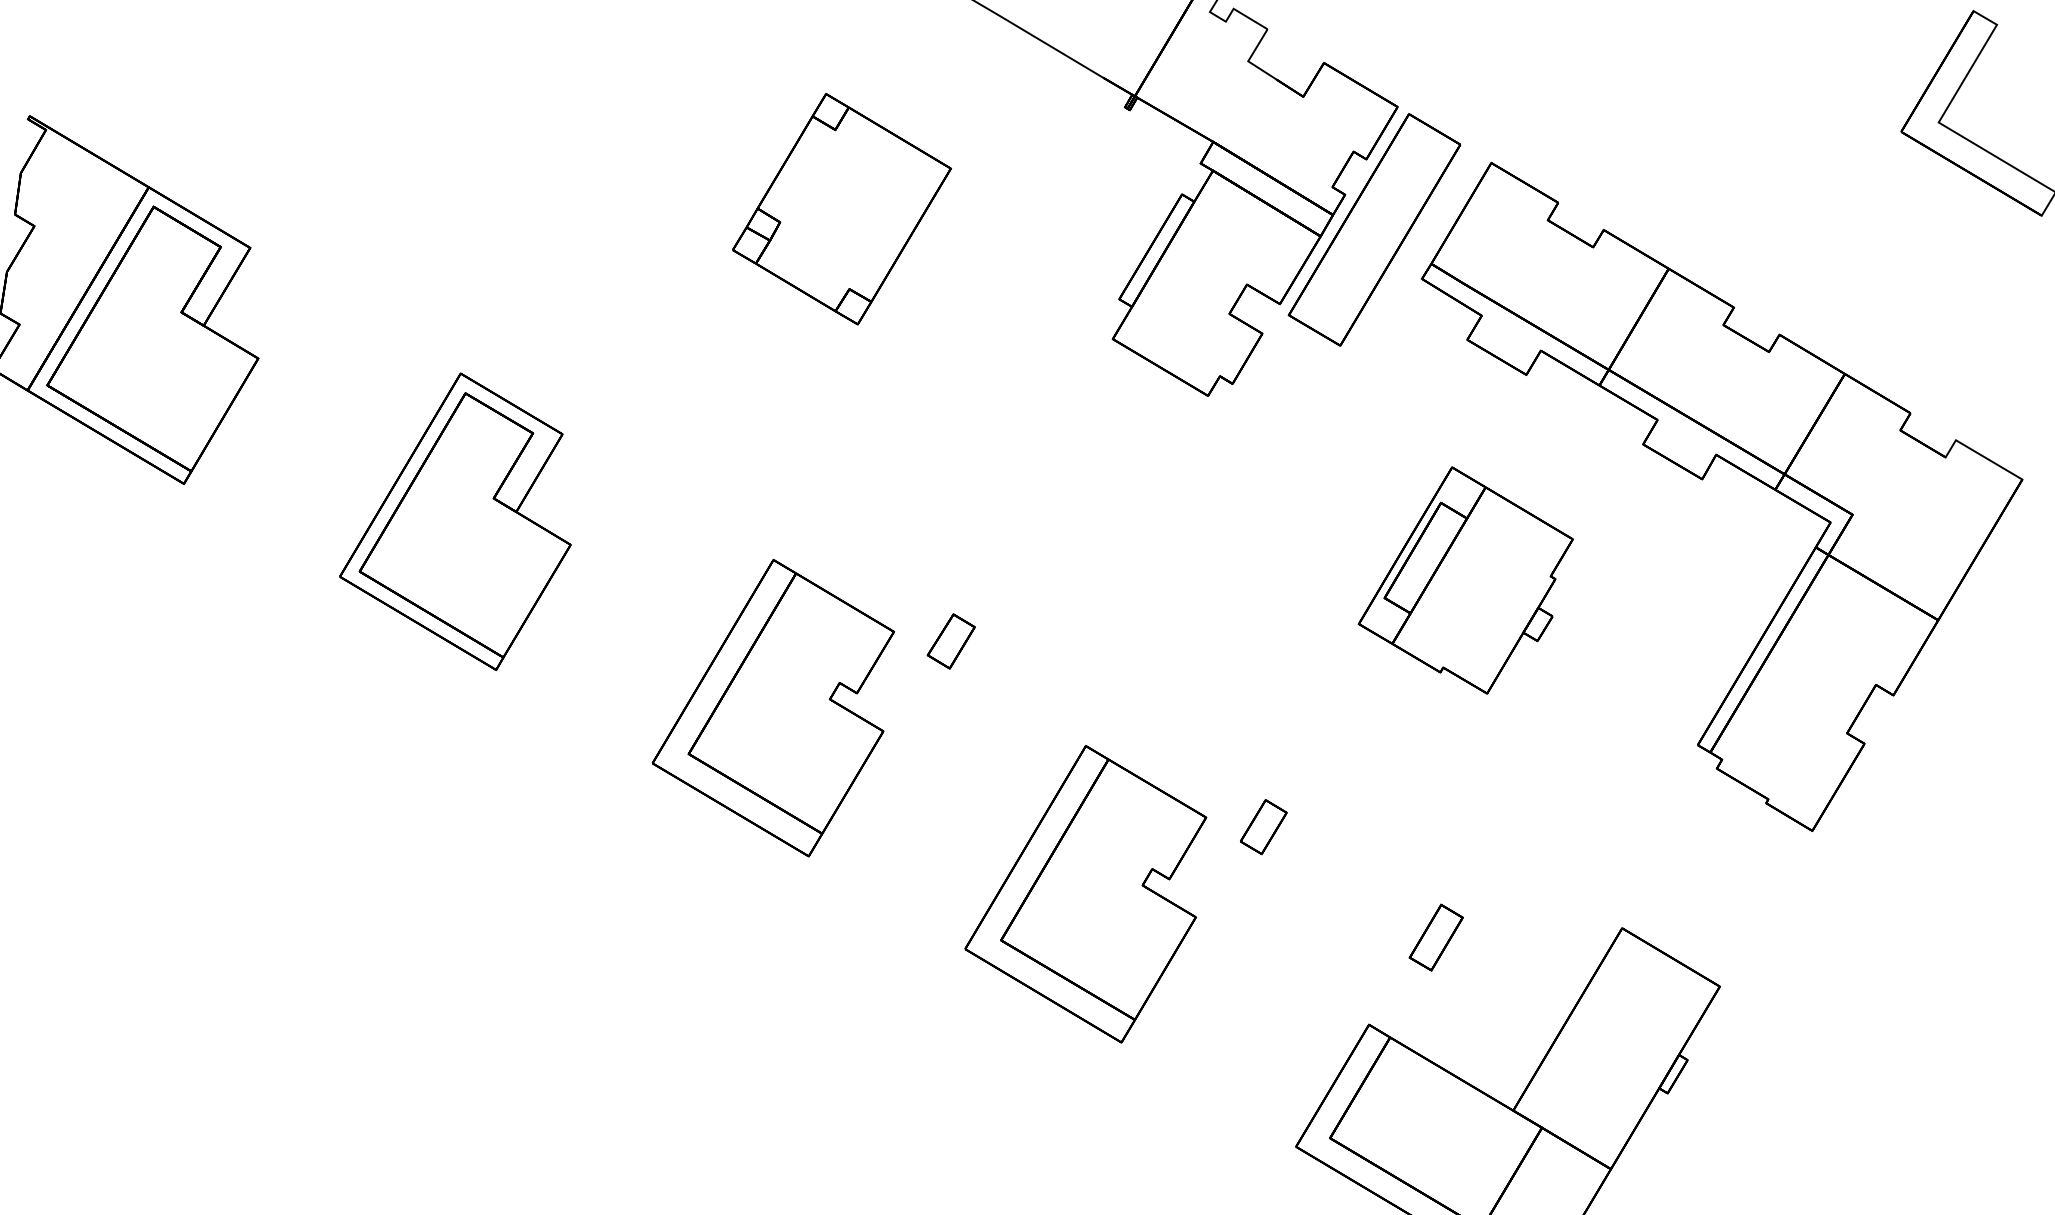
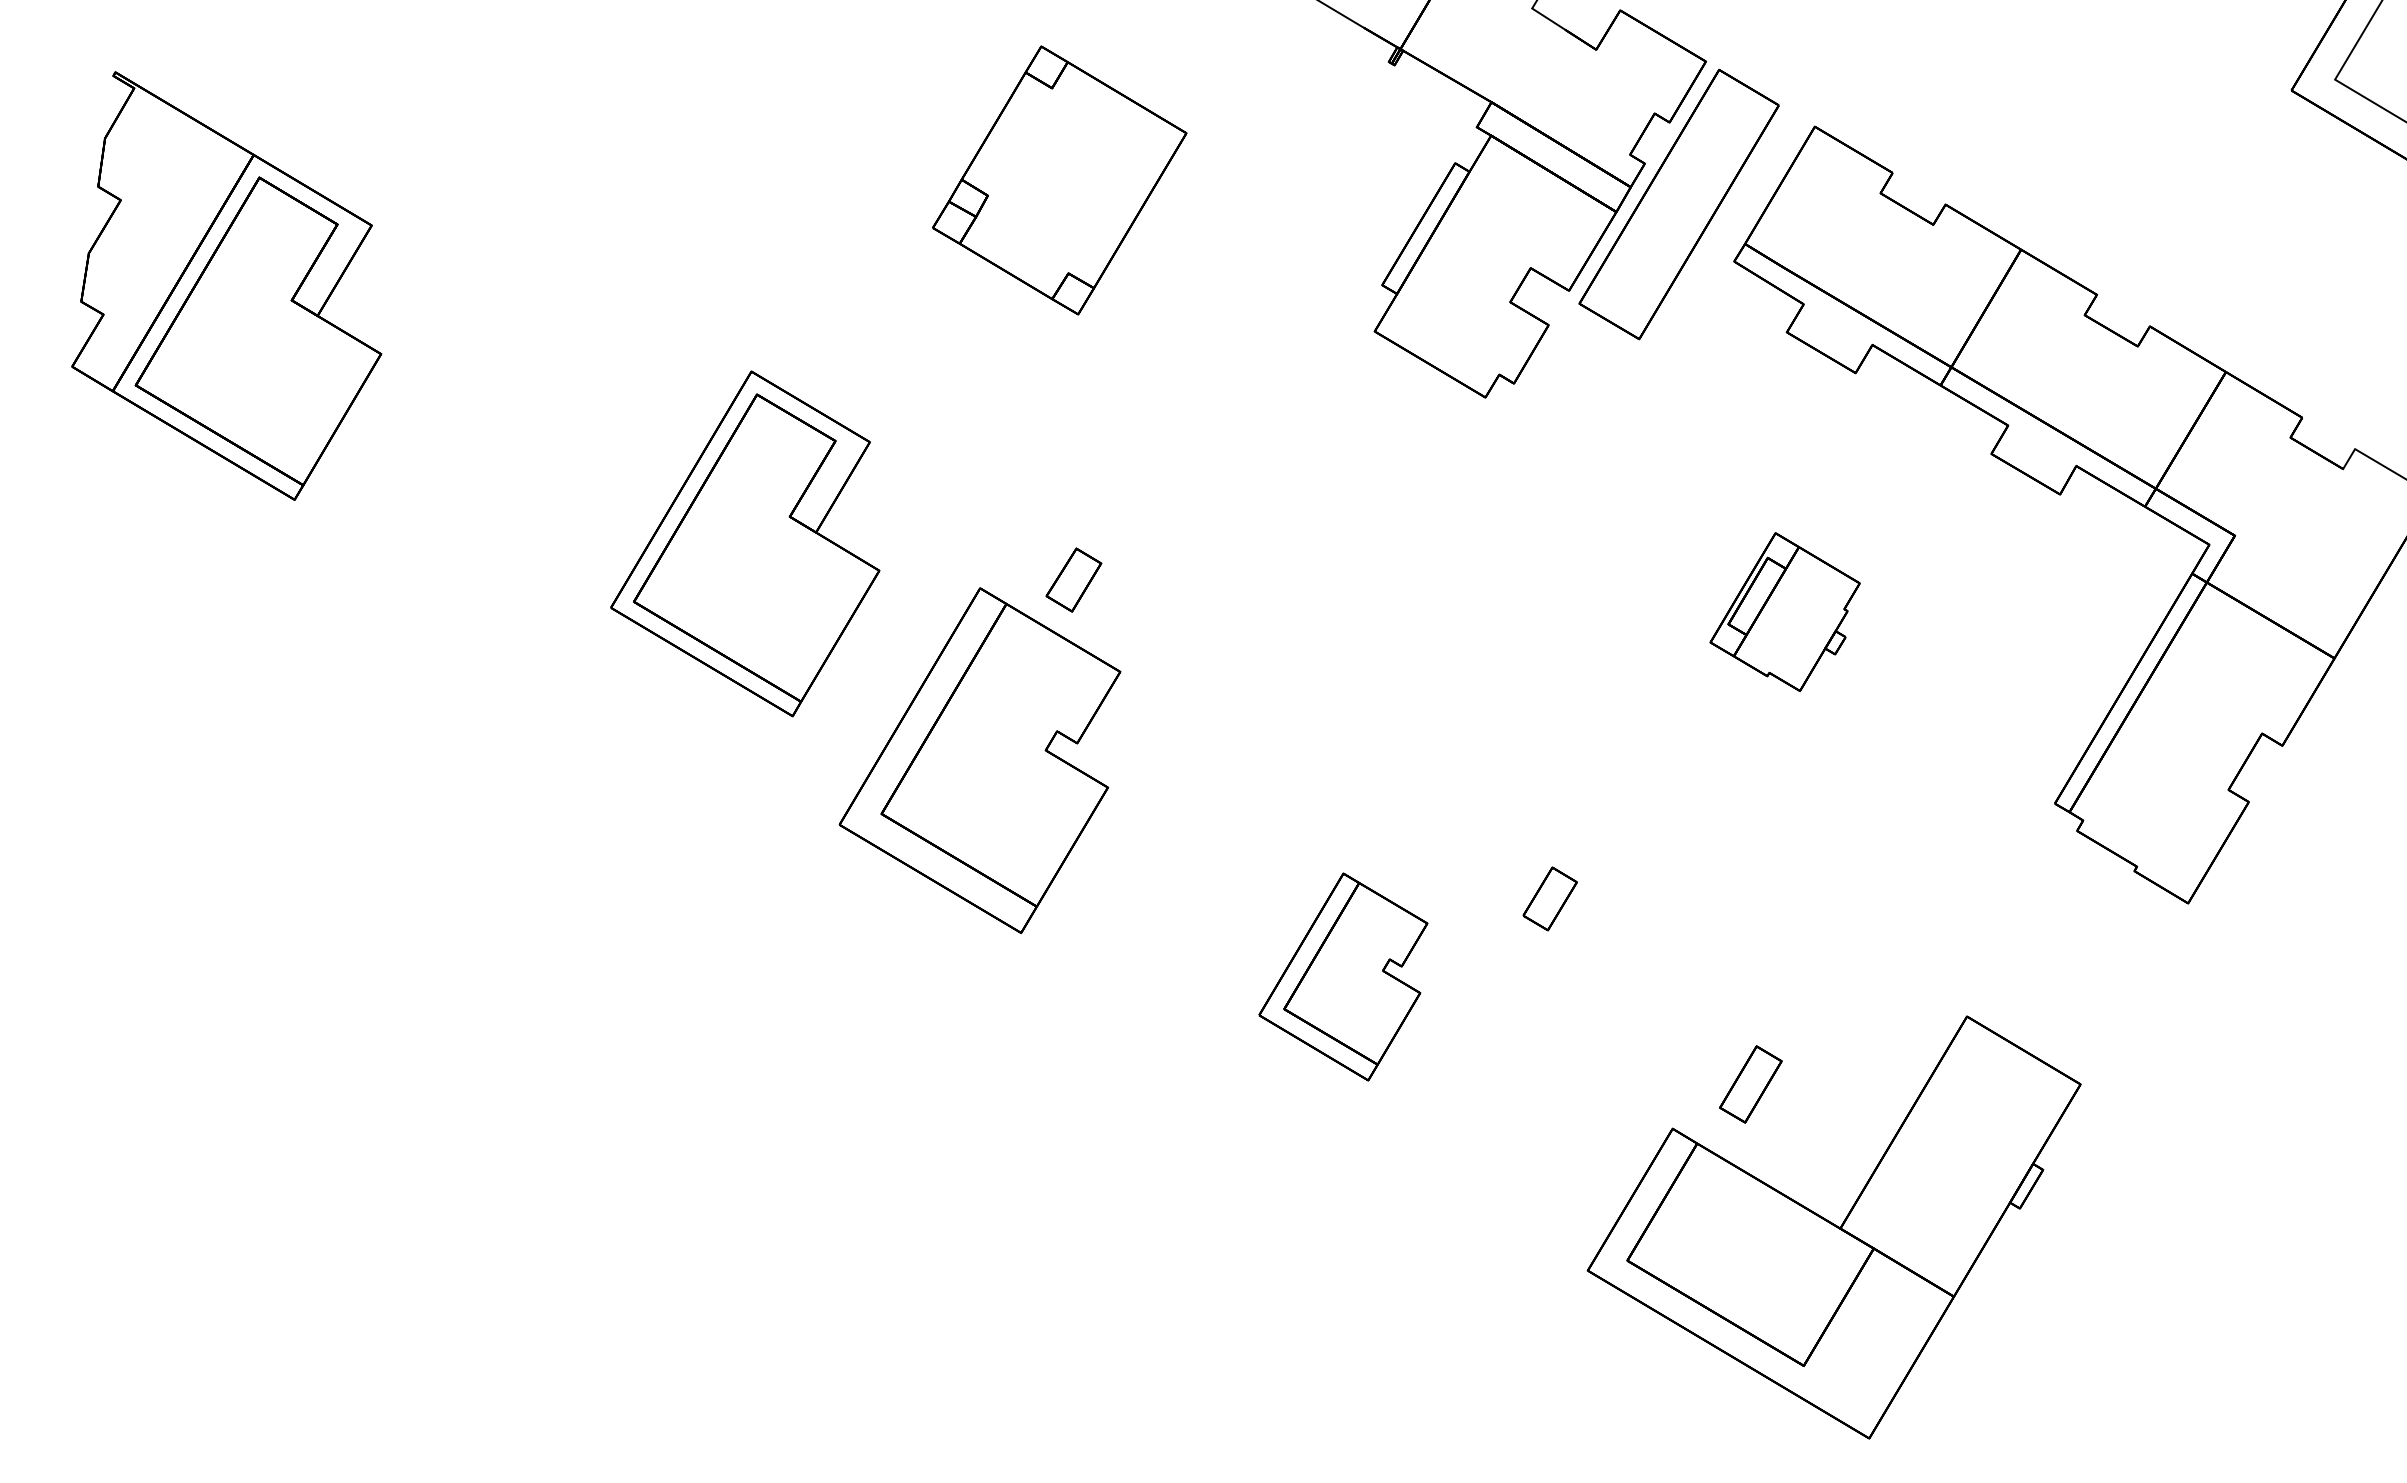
part: (455, 521) -> (745, 543), moved
part: (1465, 579) -> (1784, 611), size x0.6
part: (950, 640) -> (1073, 579), moved
part: (1085, 893) -> (1343, 976), size x0.6
part: (1435, 937) -> (1750, 1084), moved

